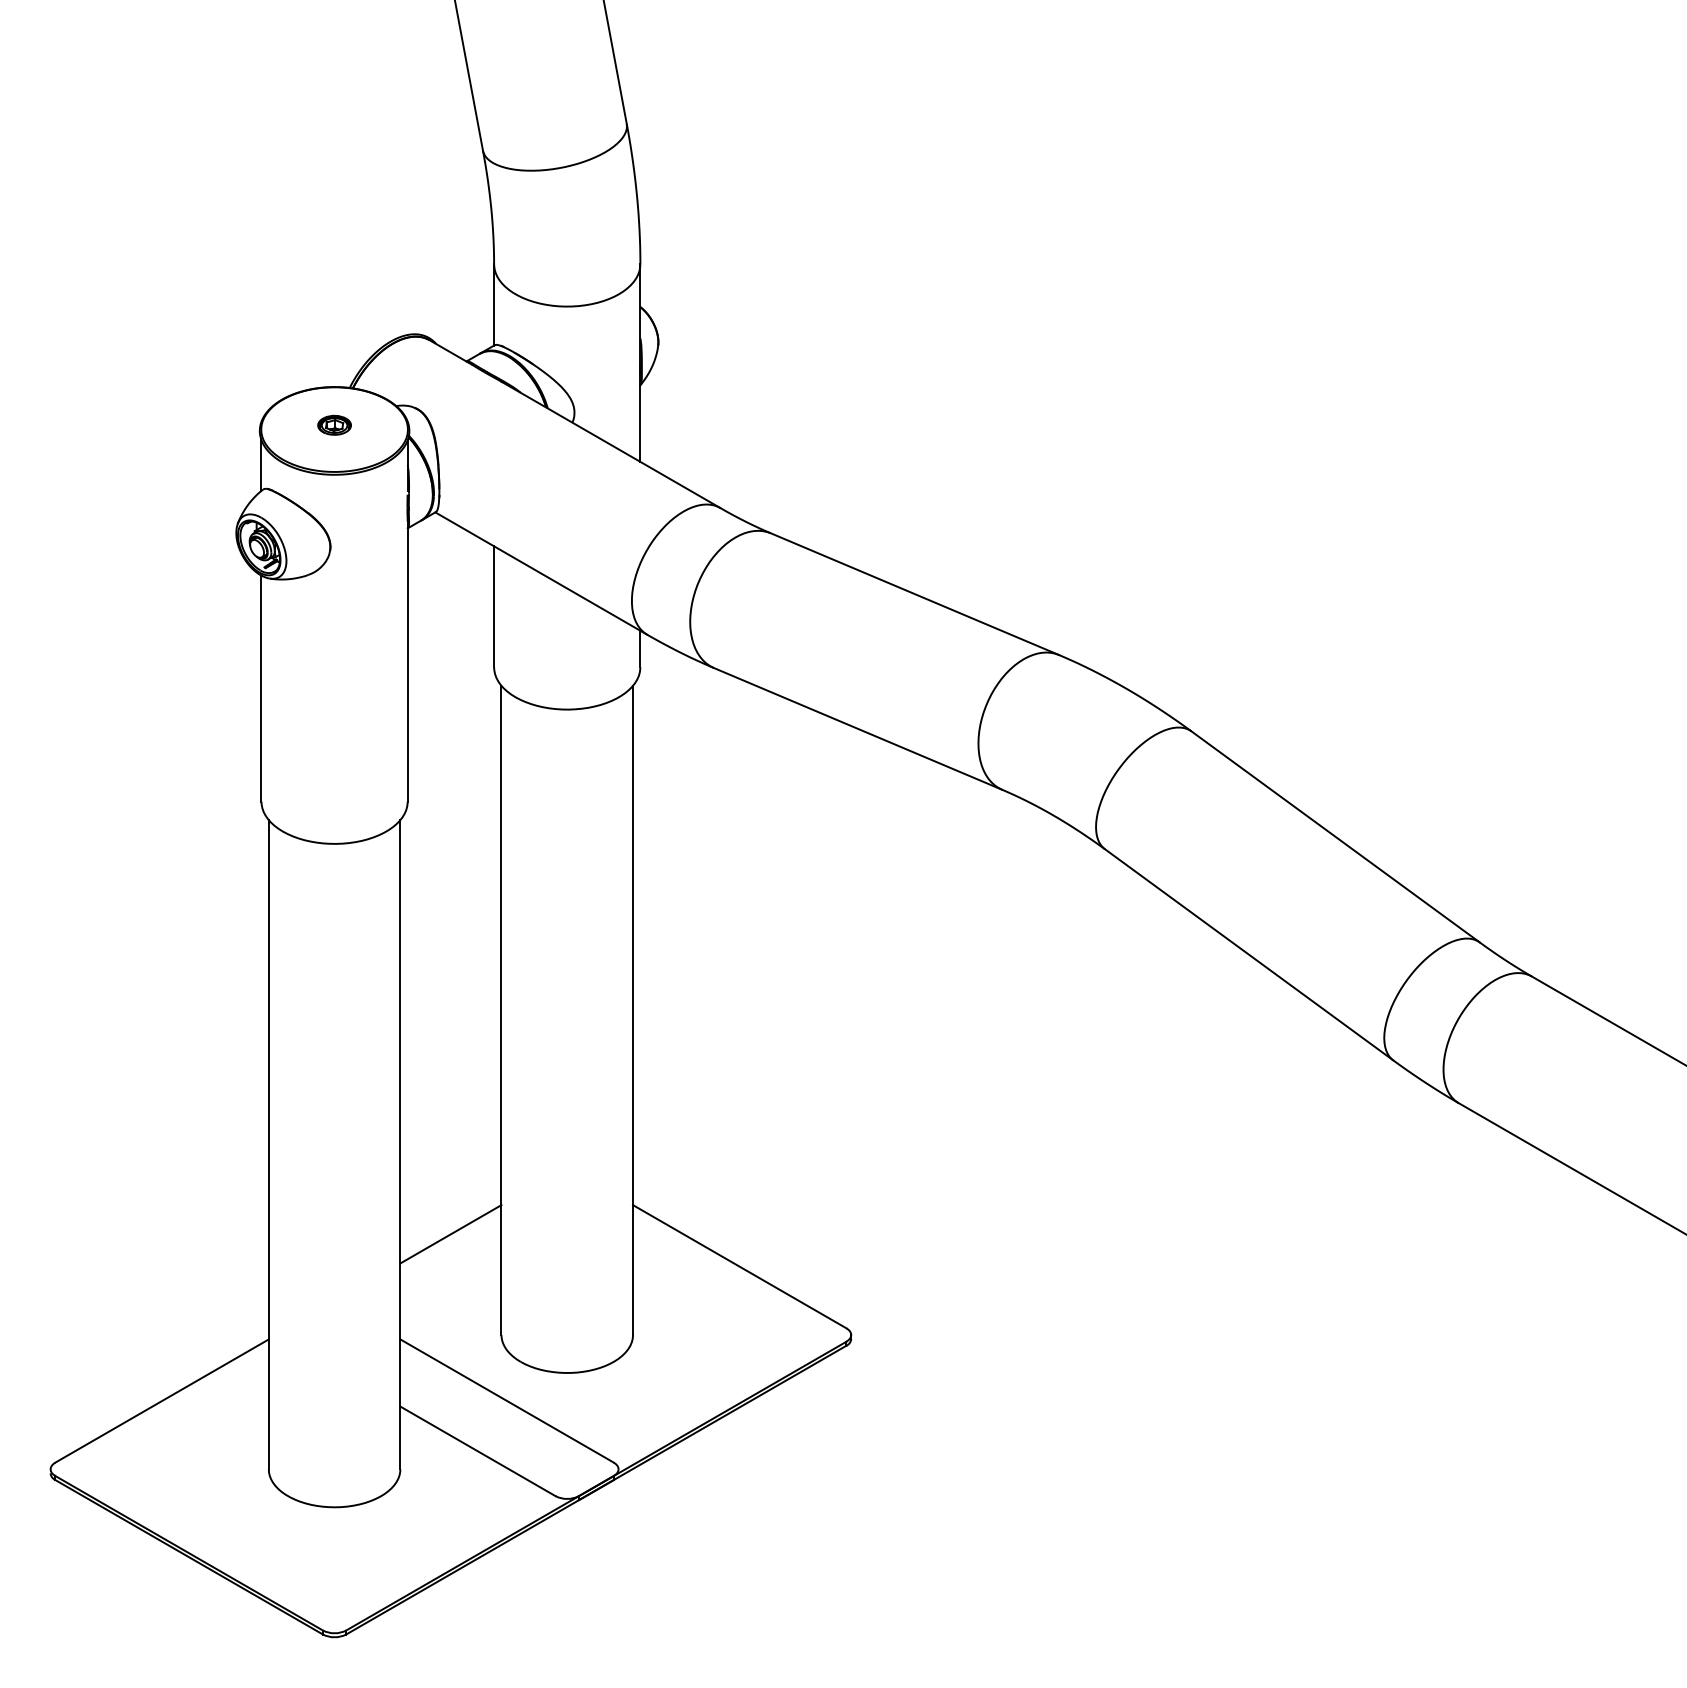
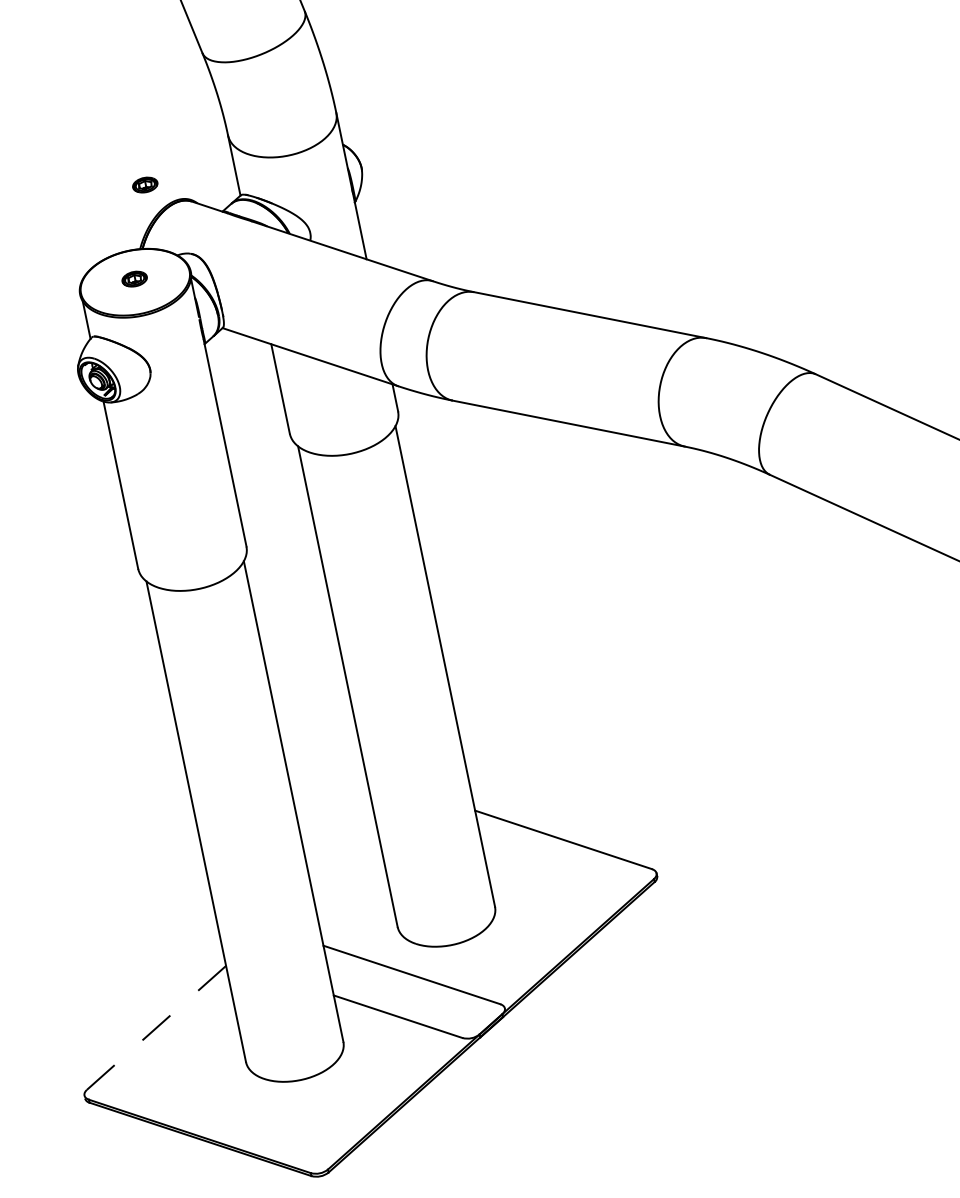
part: (373, 305) -> (145, 184), added
line: (450, 1234) -> (344, 860), removed
line: (161, 1401) -> (156, 1028), solid -> dashed

